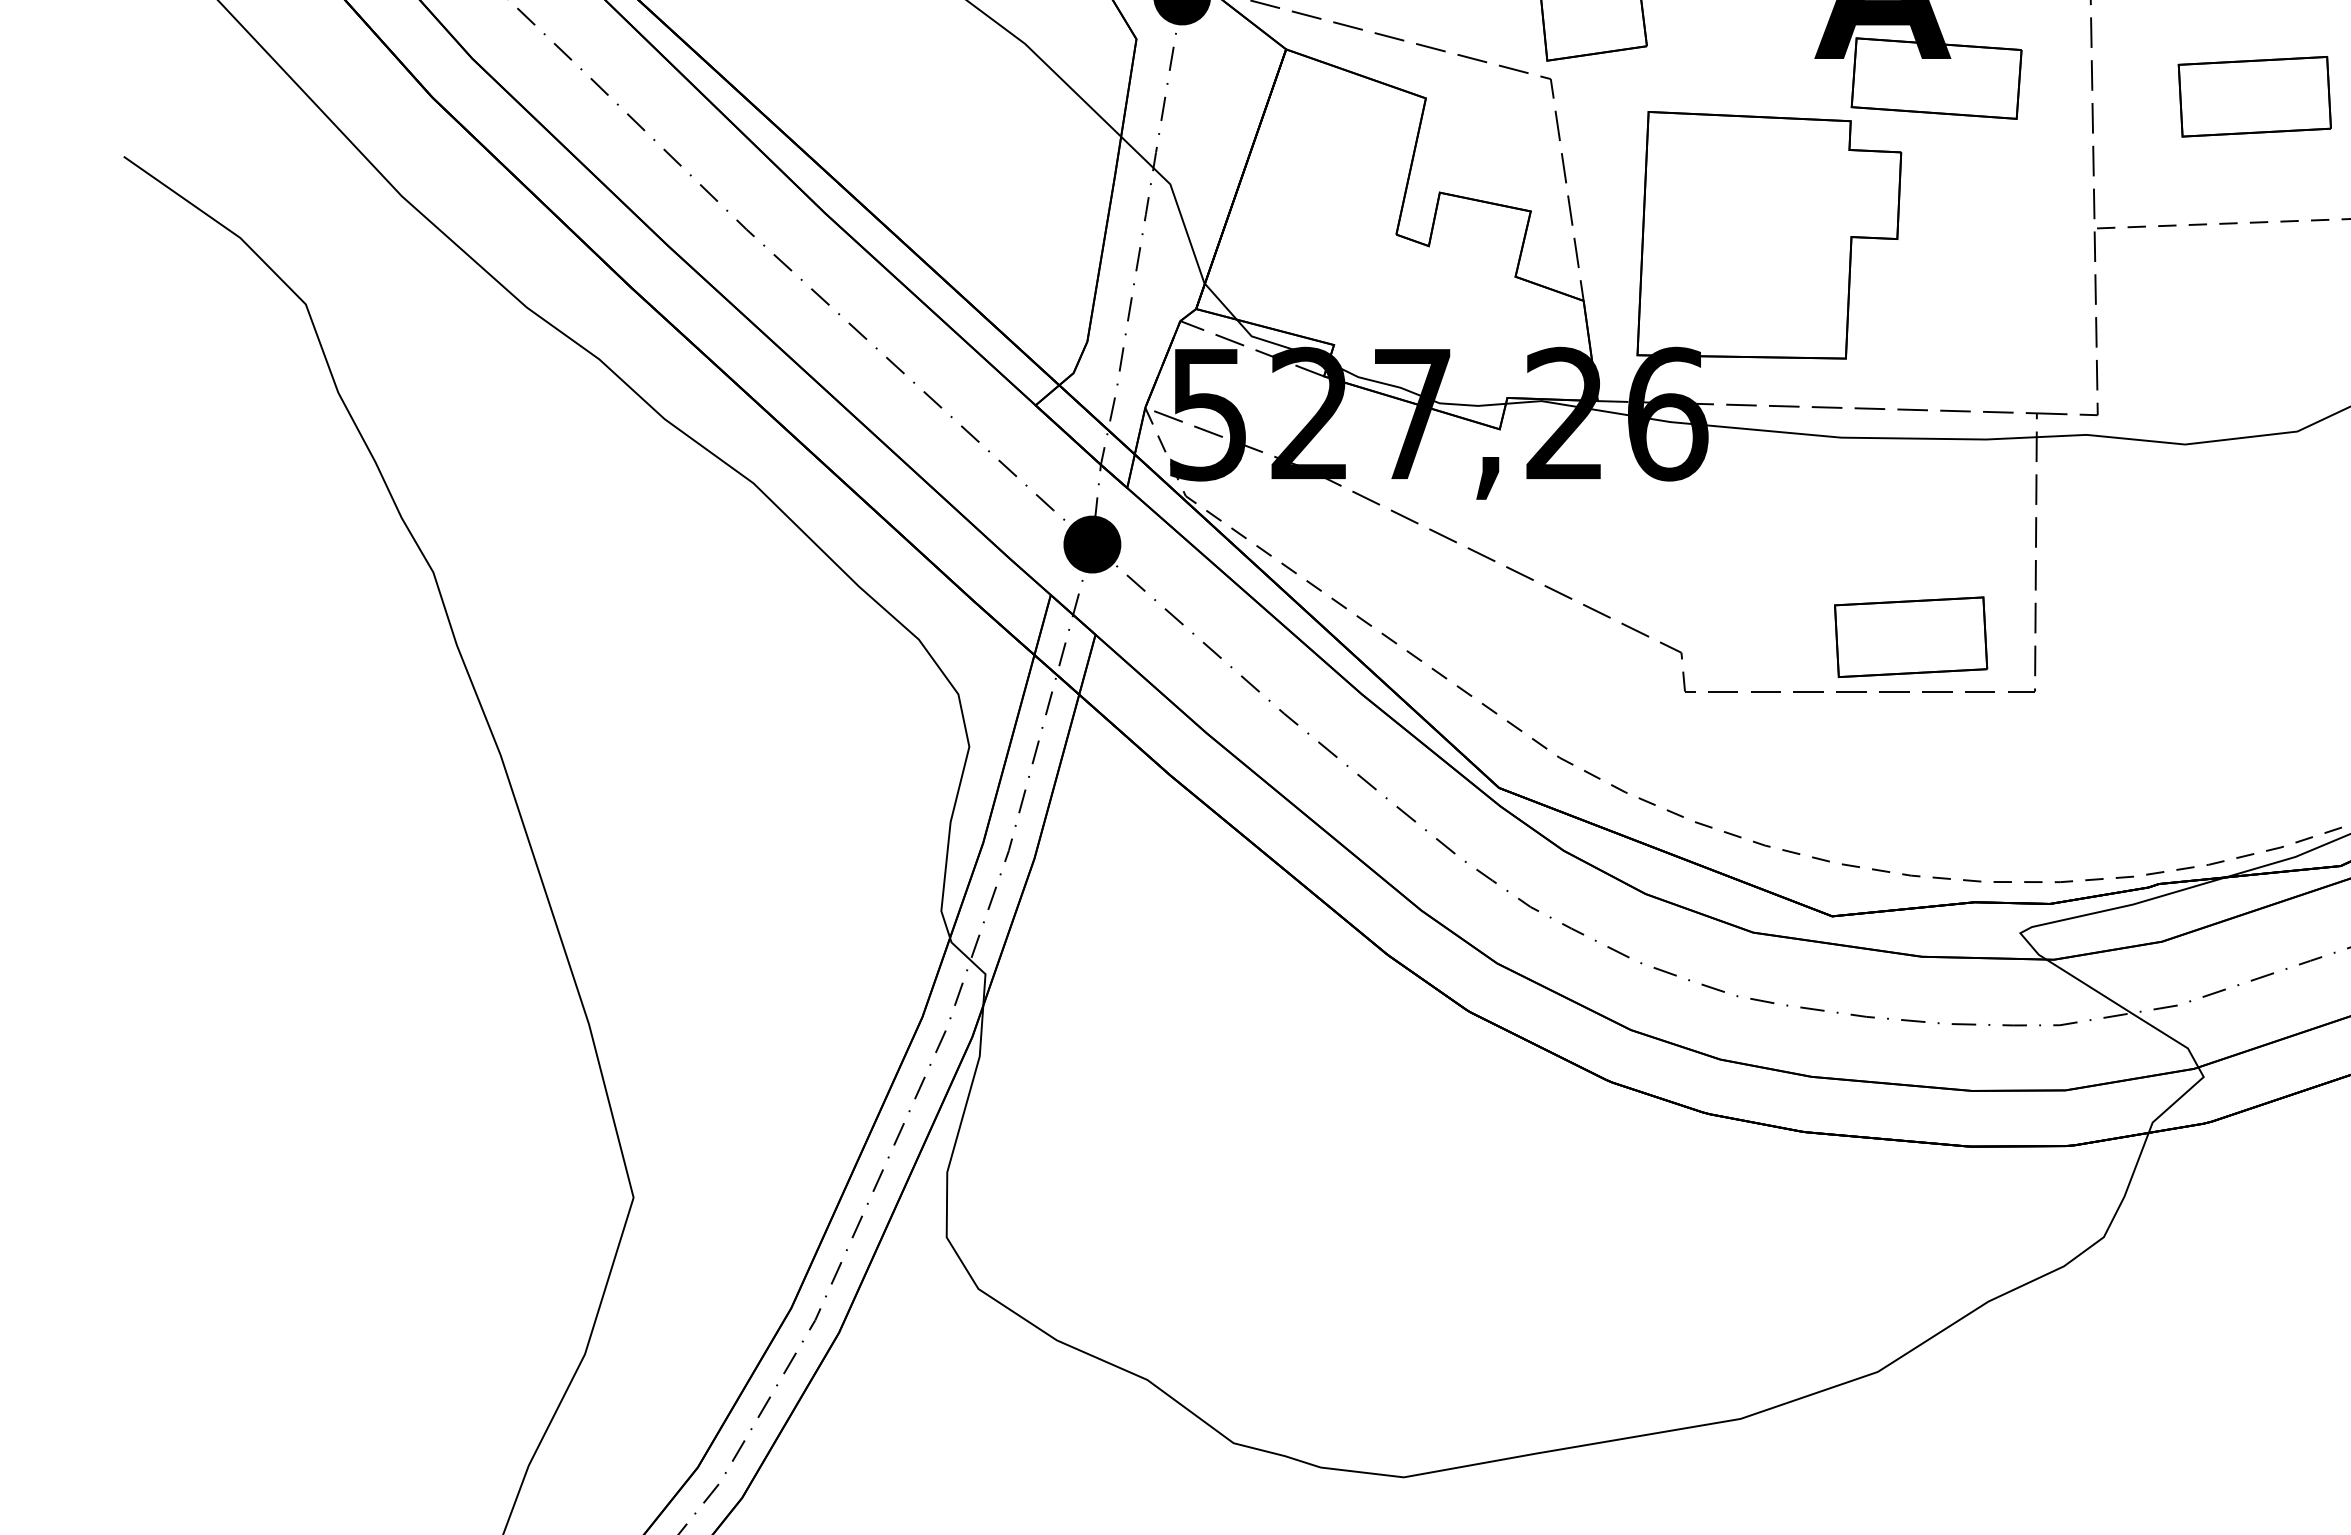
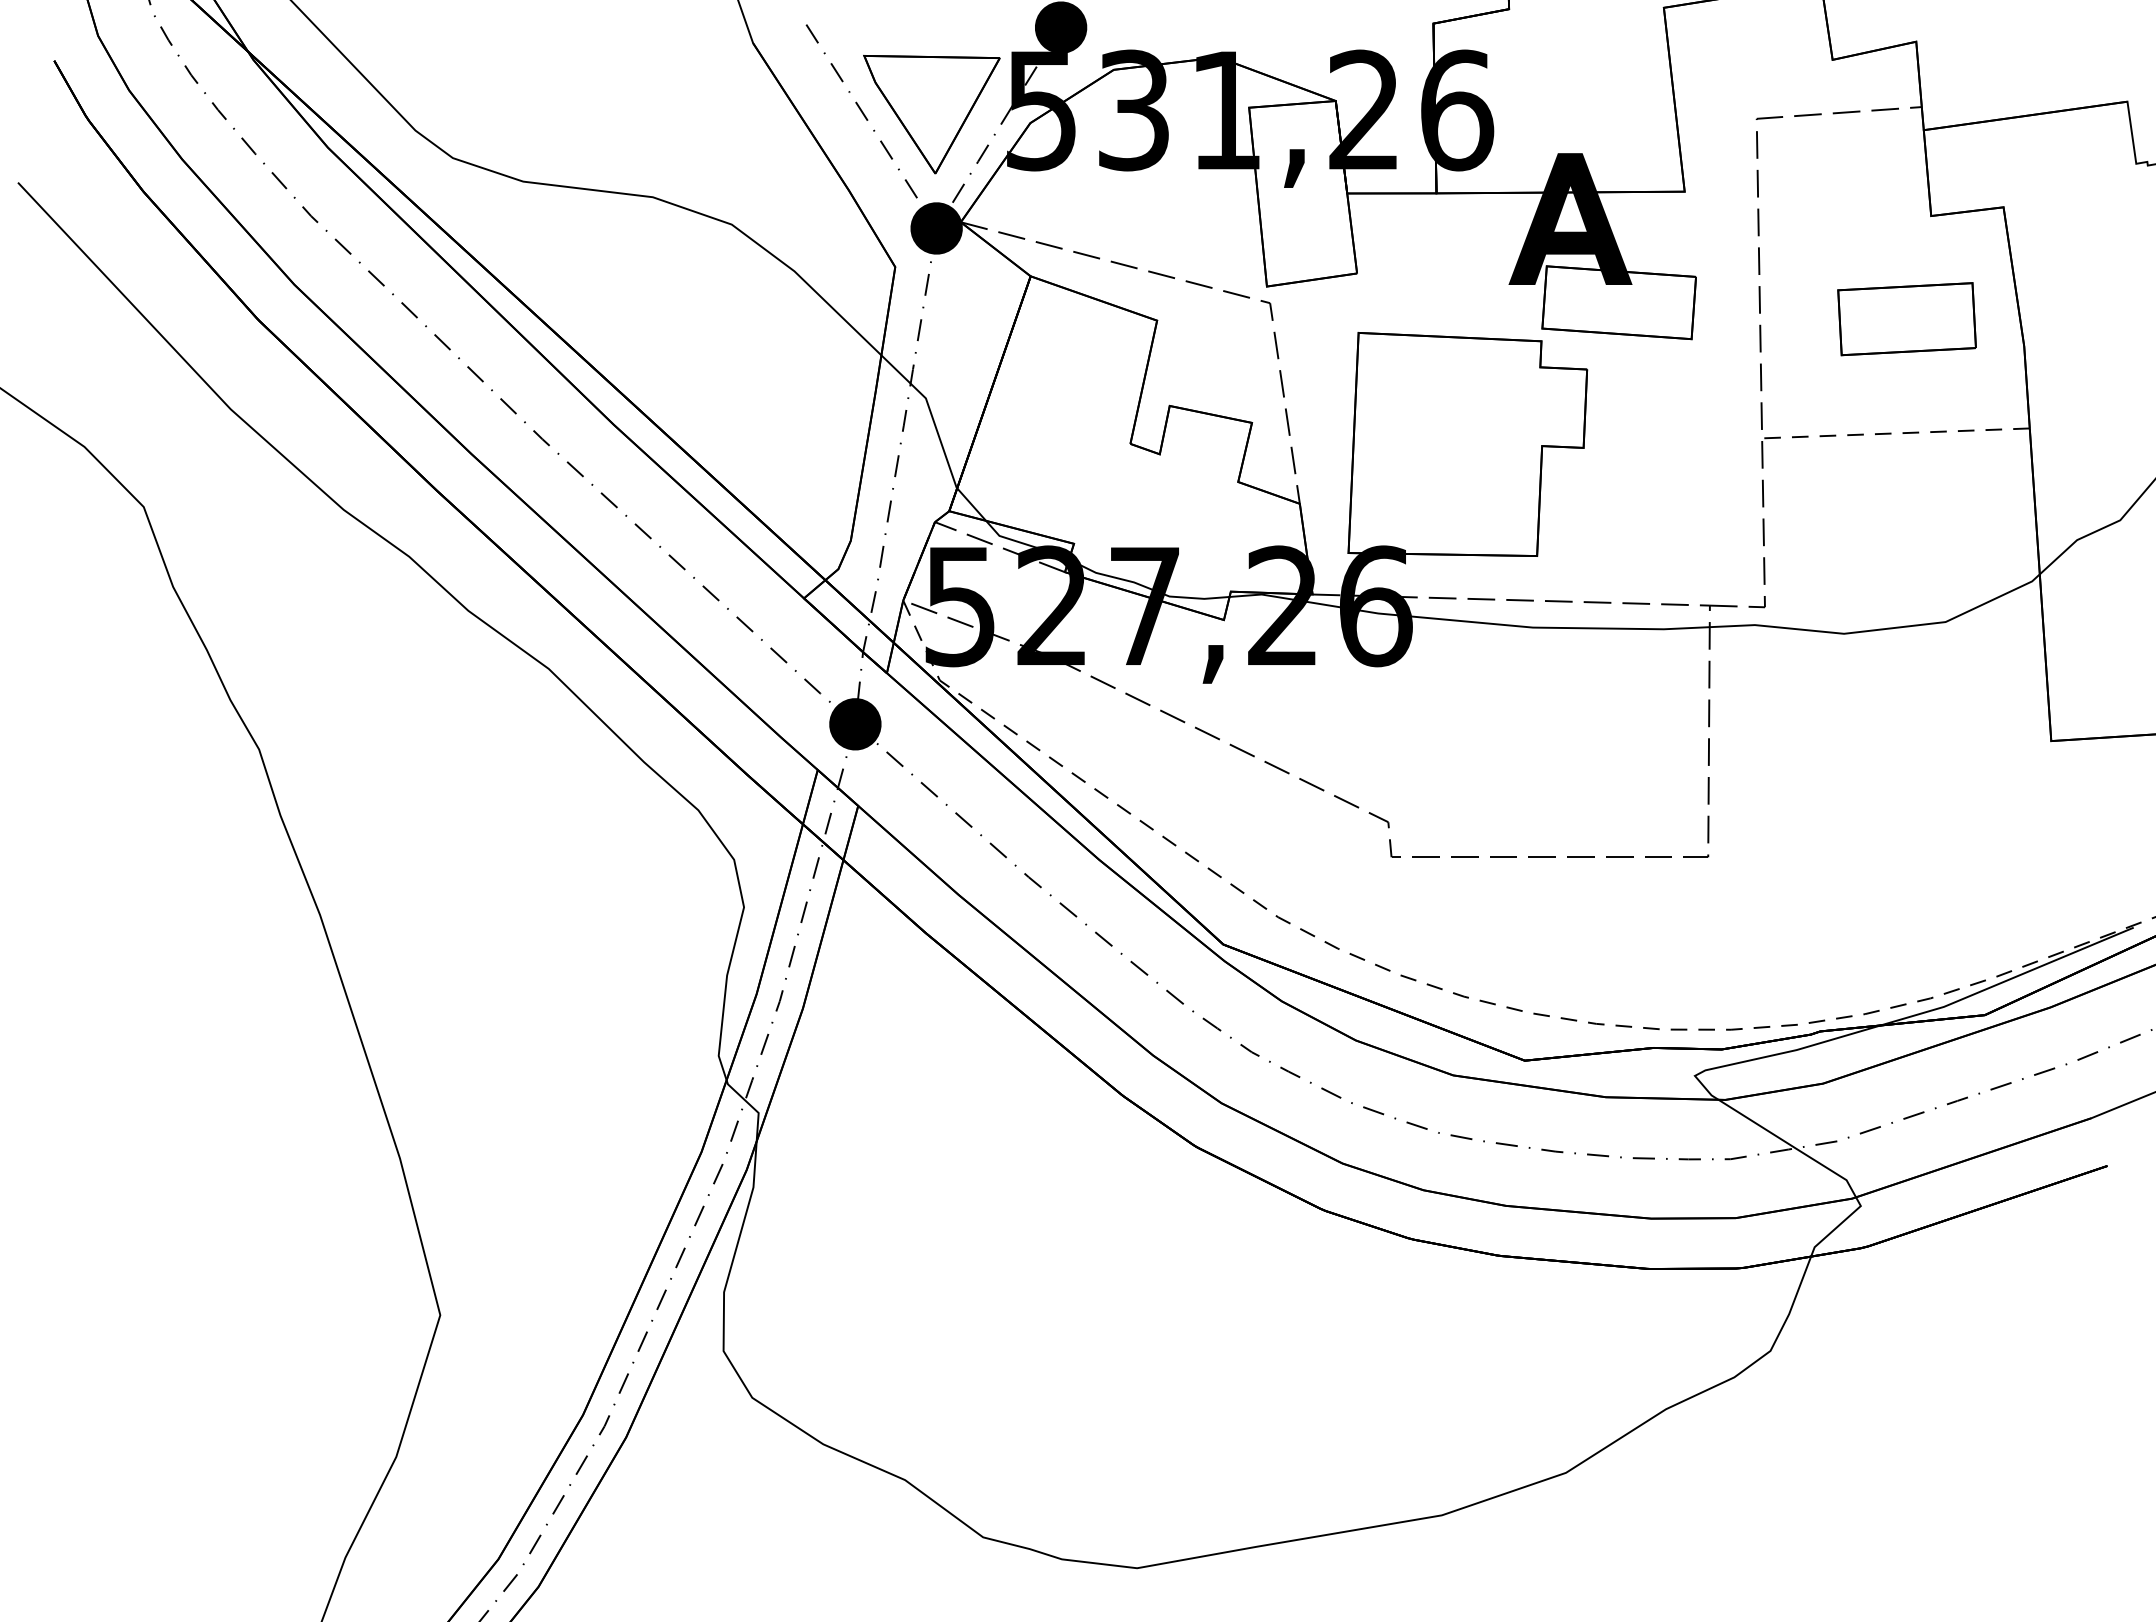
part: (1910, 637) -> (1595, 808), removed

